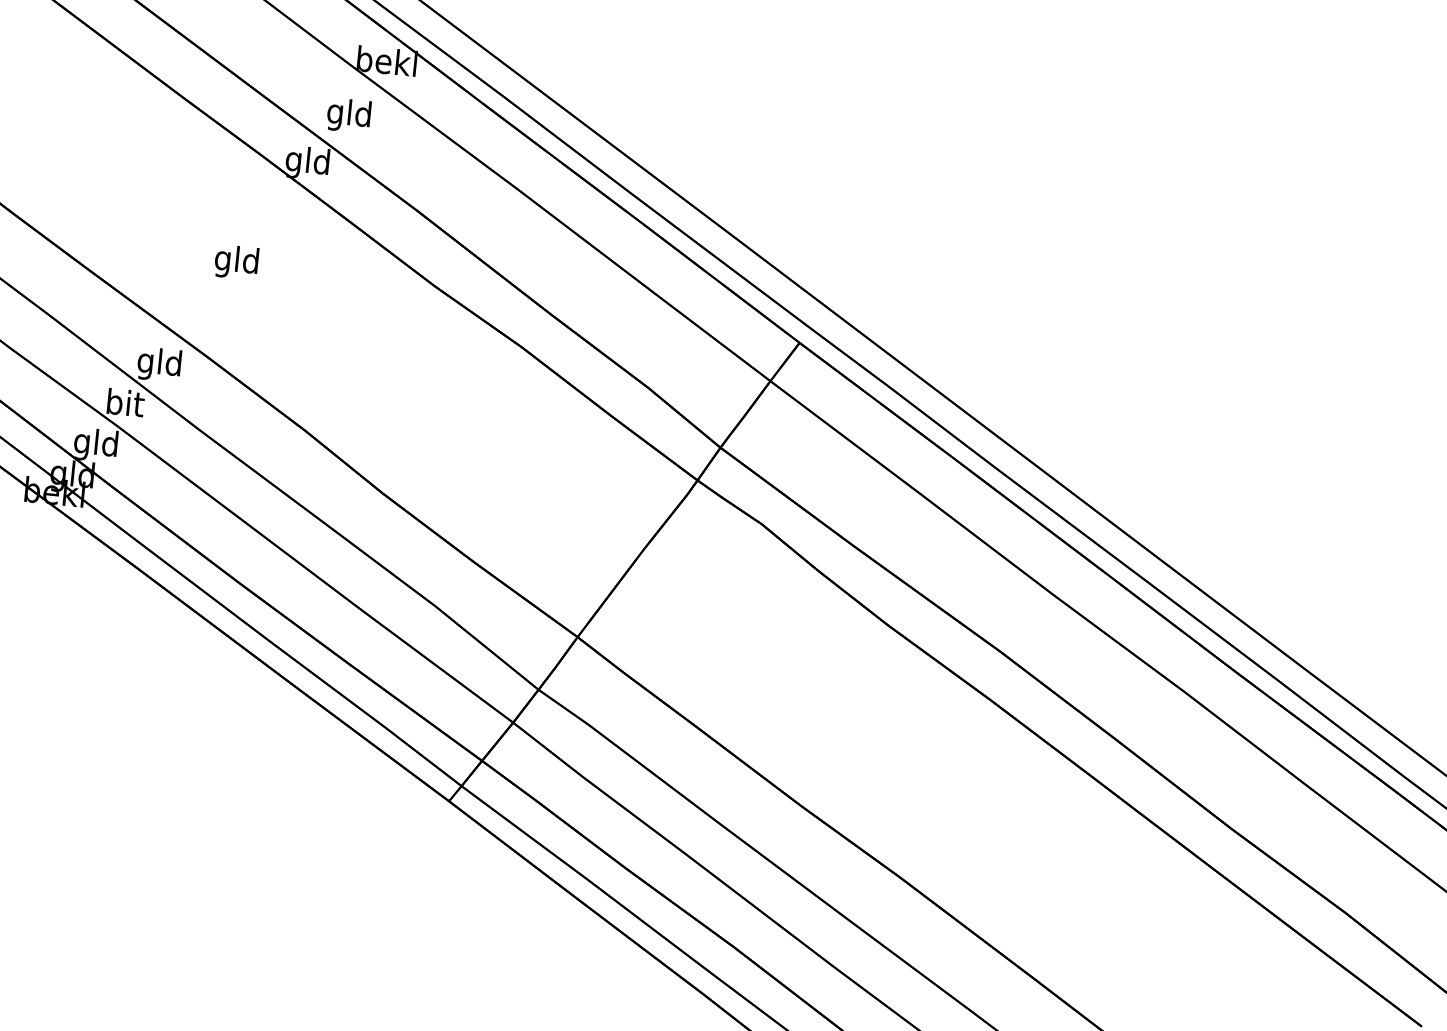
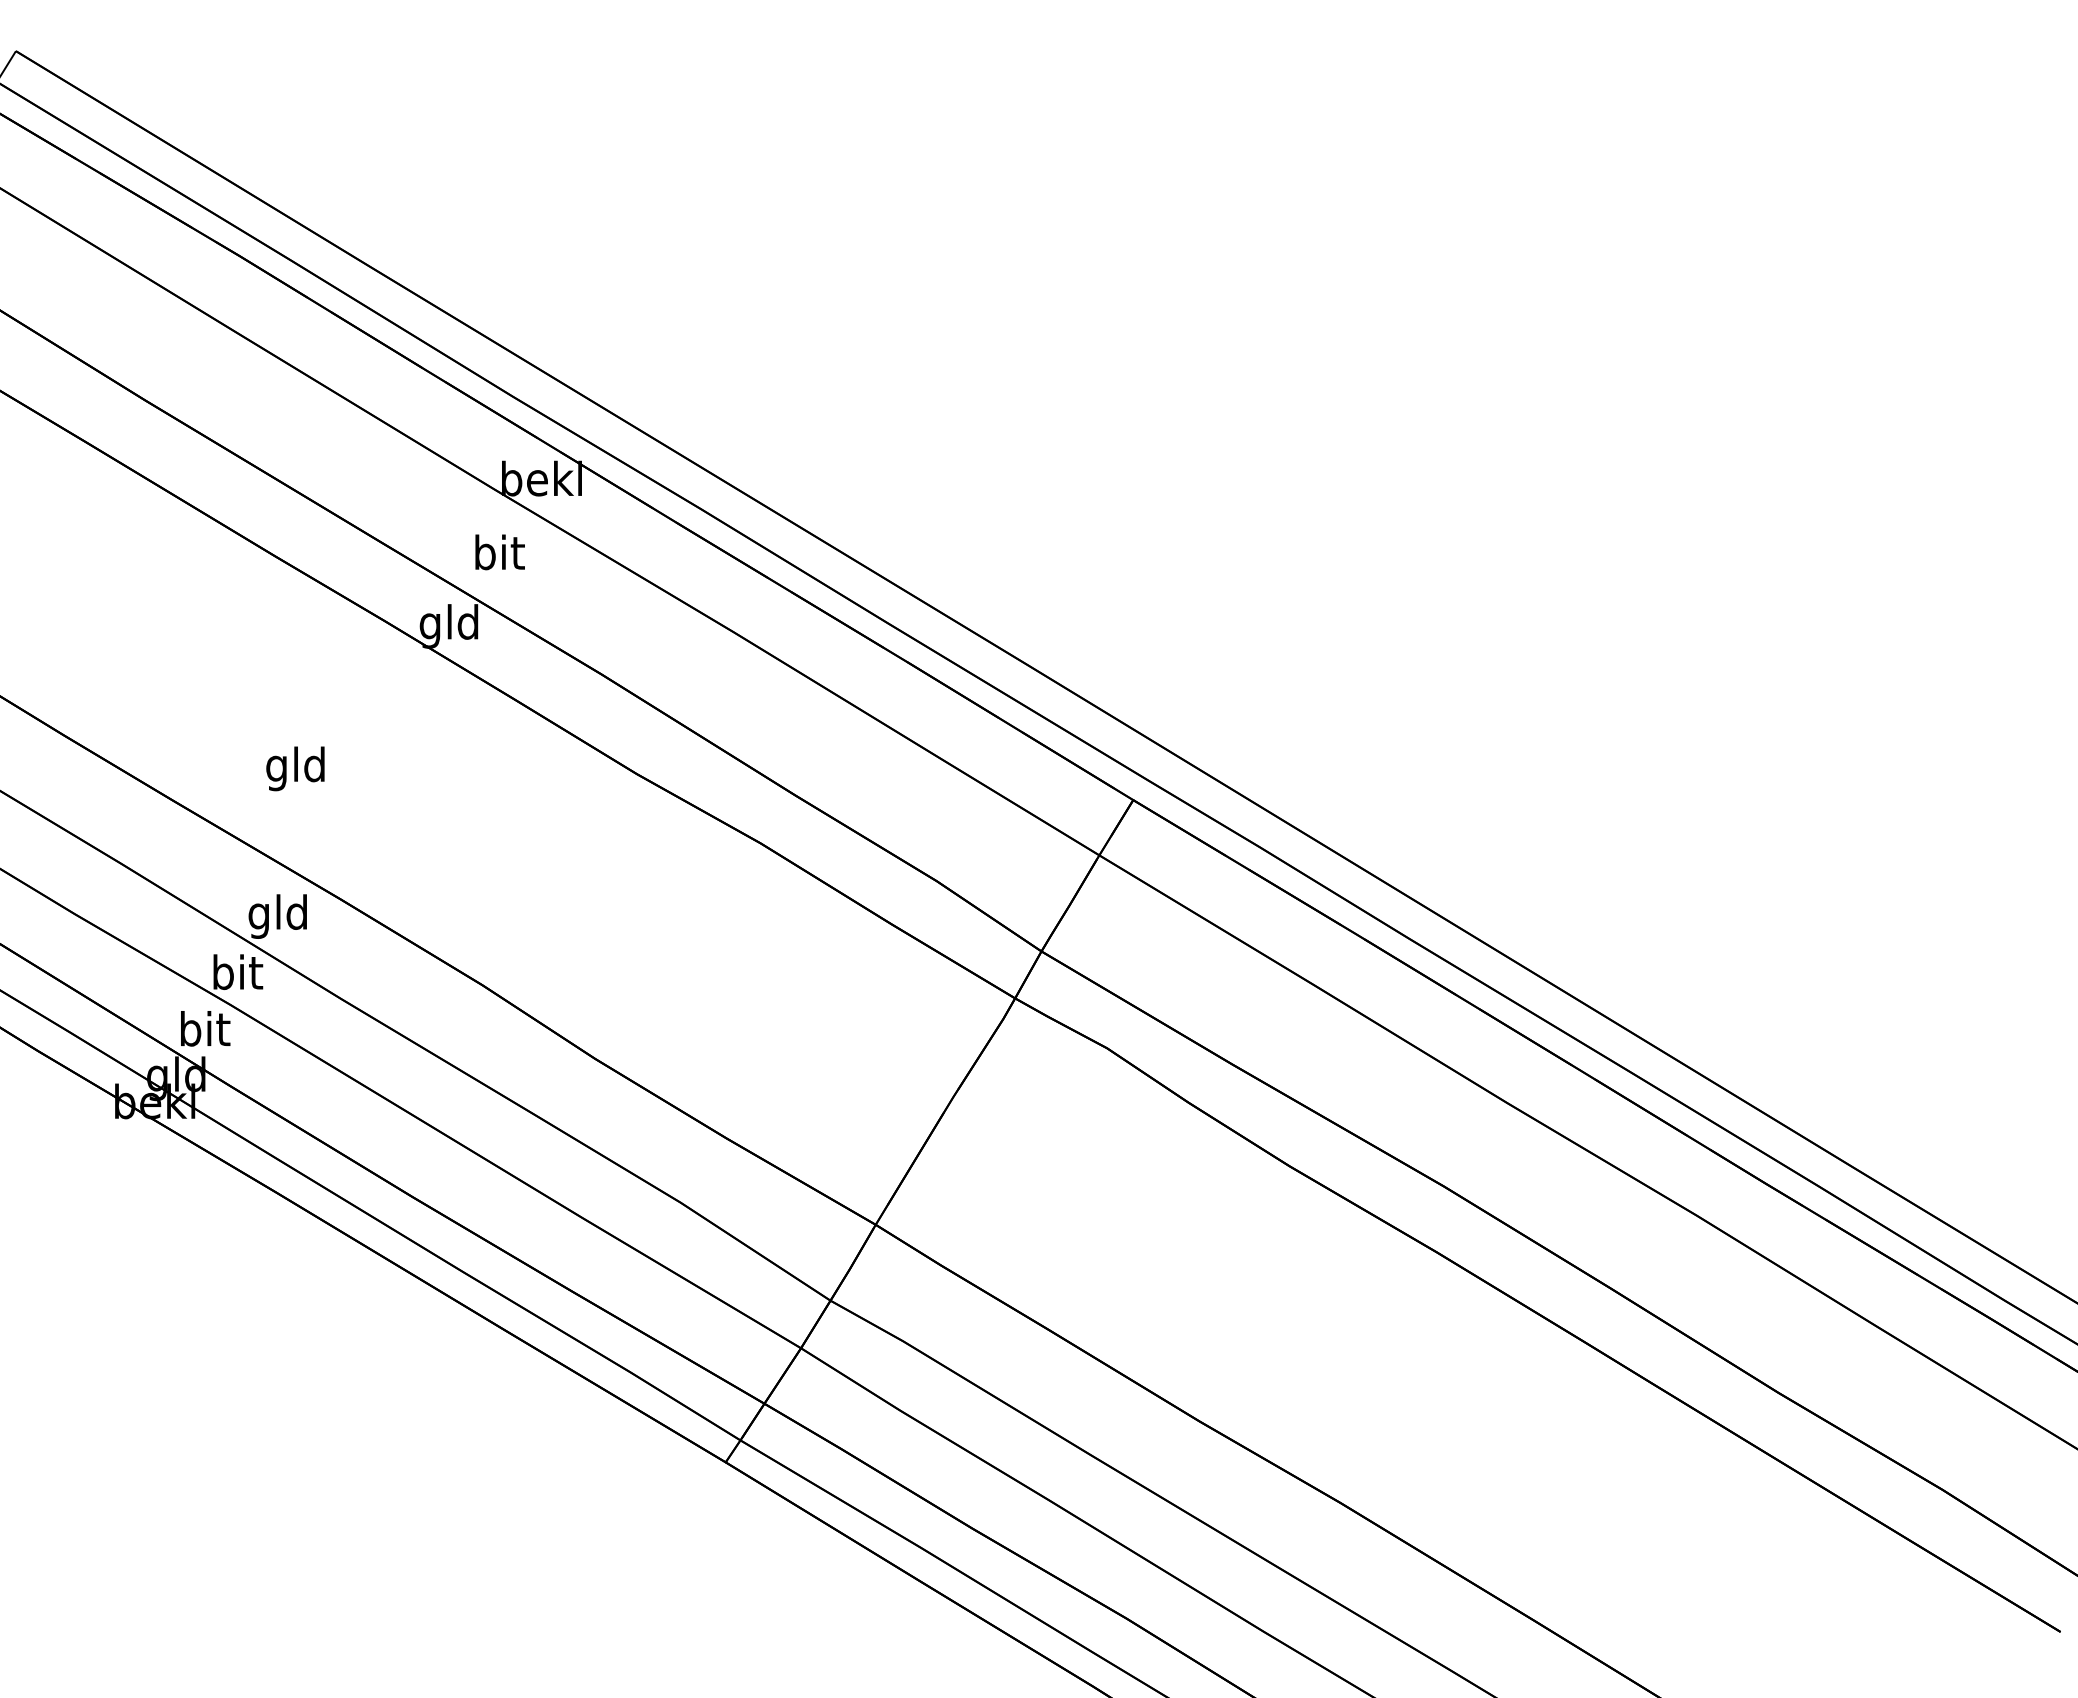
text: (349, 115) -> (498, 556), gld -> bit
text: (236, 262) -> (295, 768), moved
text: (95, 445) -> (203, 1033), gld -> bit

